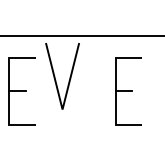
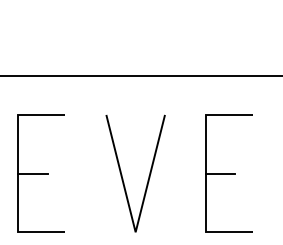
line: (55, 76) -> (123, 173), moved

